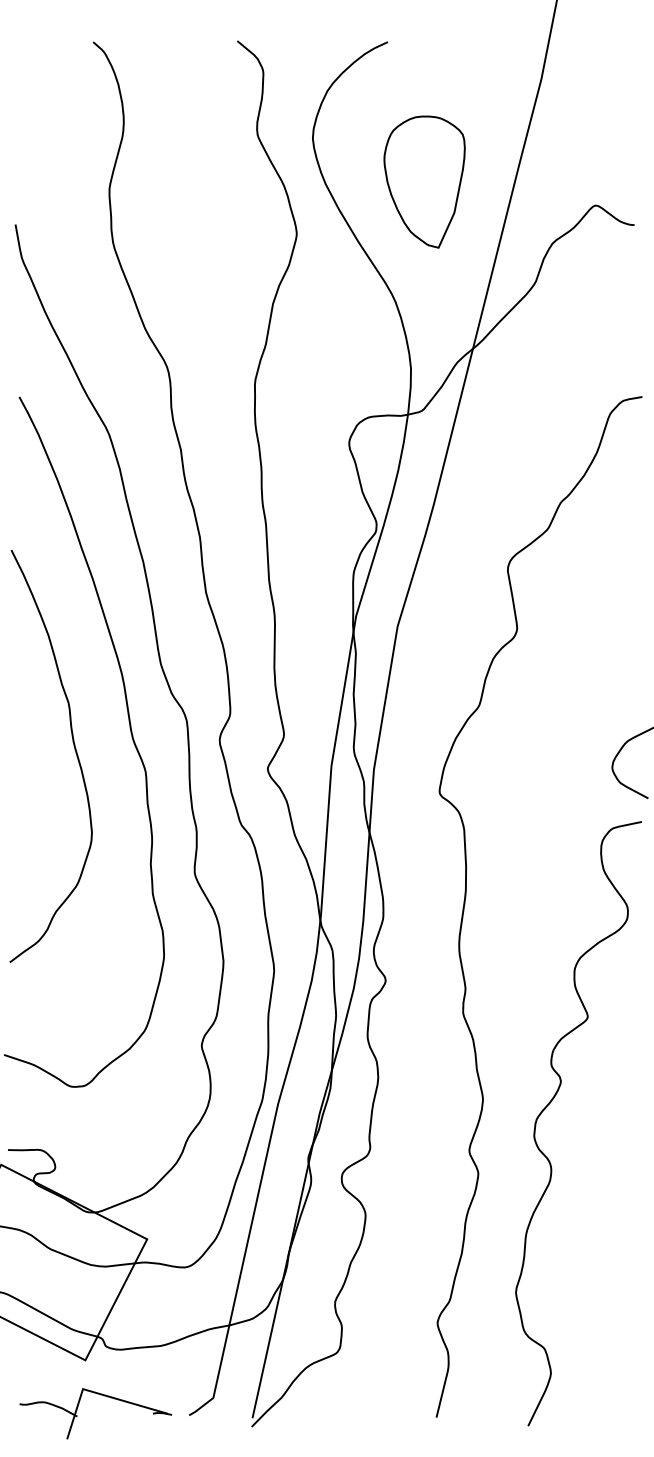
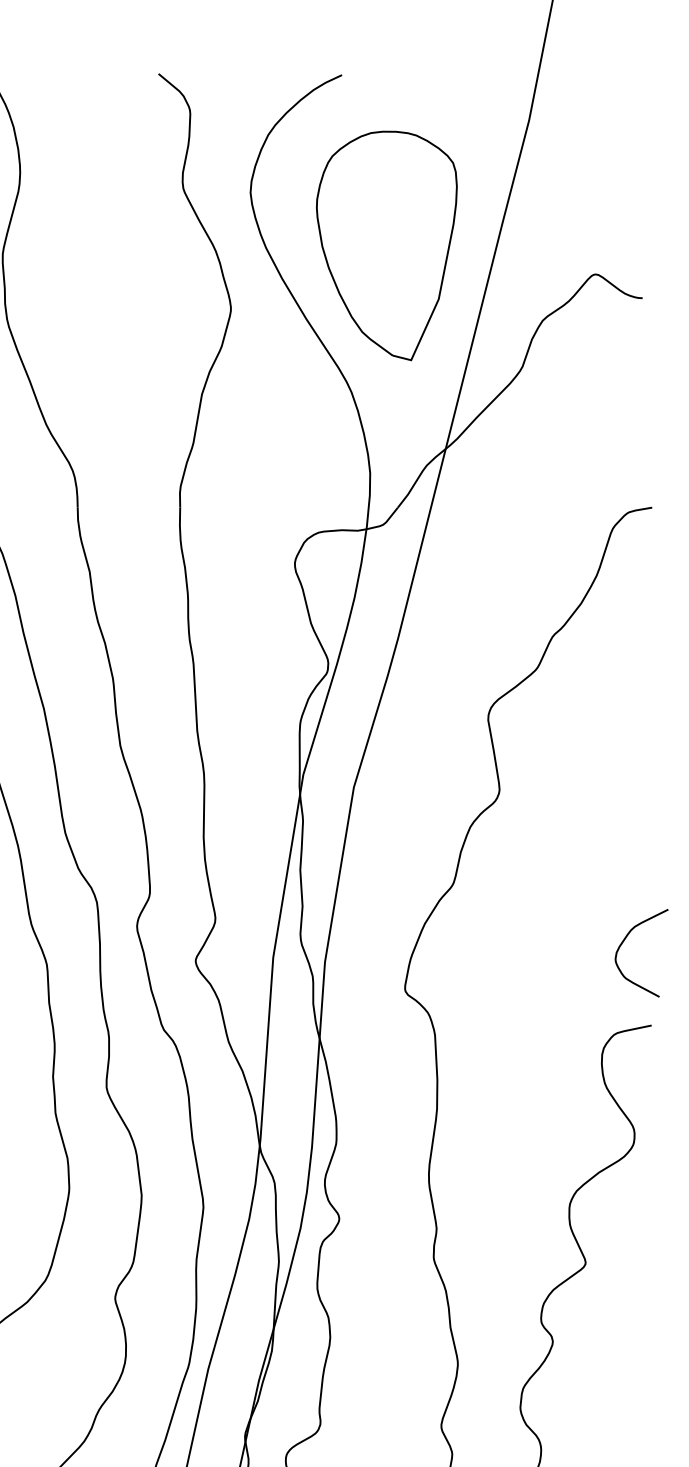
part: (424, 181) -> (386, 245), size x1.43

